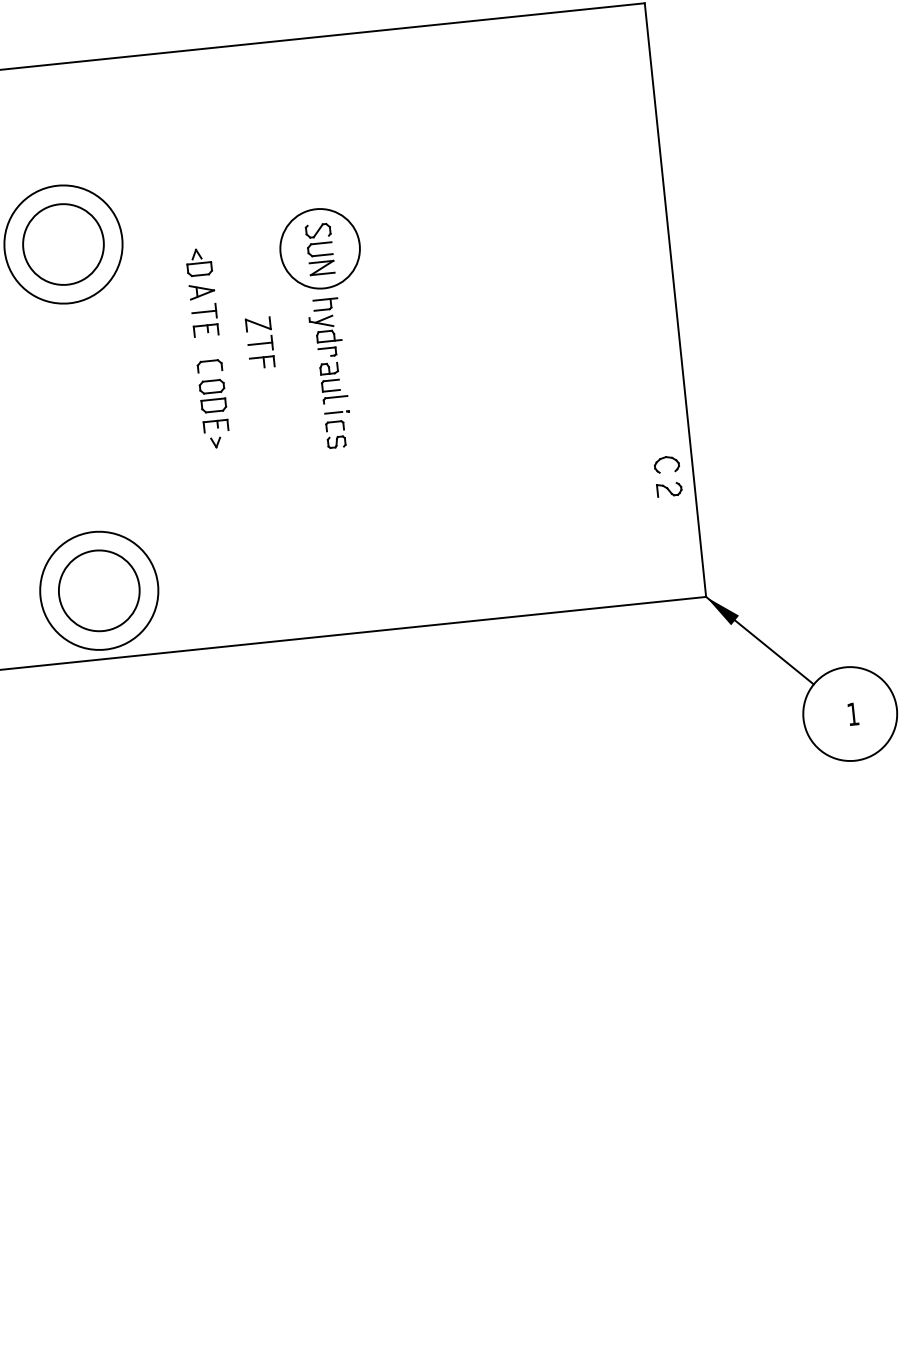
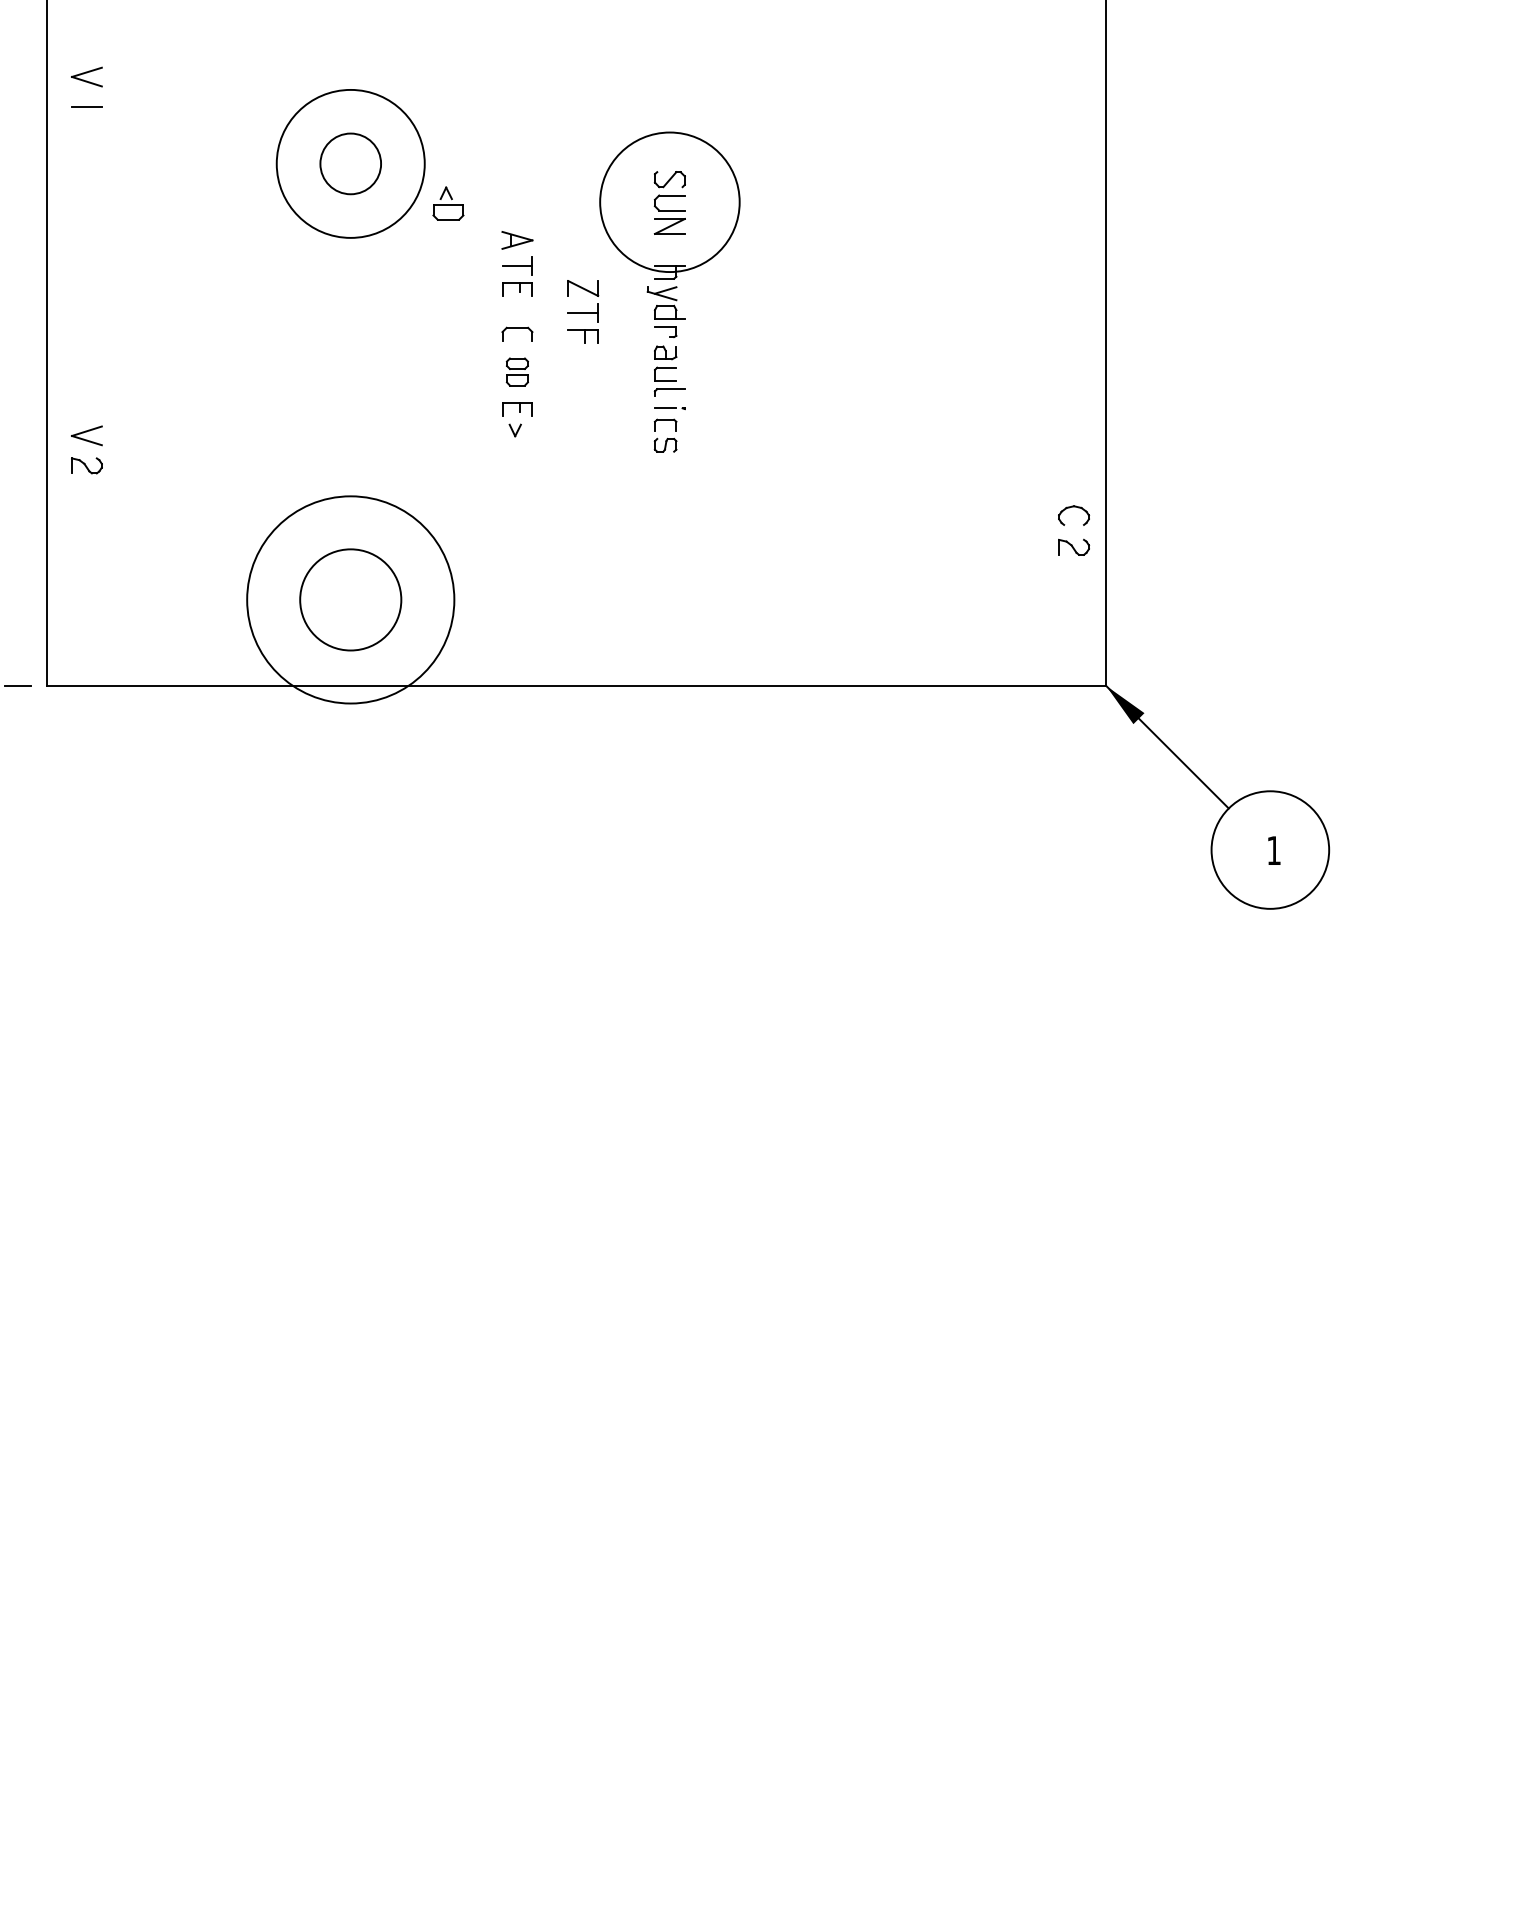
circle: (63, 244) -> (350, 163), size x0.6
circle: (319, 249) -> (669, 202), size x1.4
part: (199, 262) -> (448, 203), moved
part: (212, 395) -> (517, 371), size x0.7
circle: (99, 590) -> (350, 599), size x1.4

